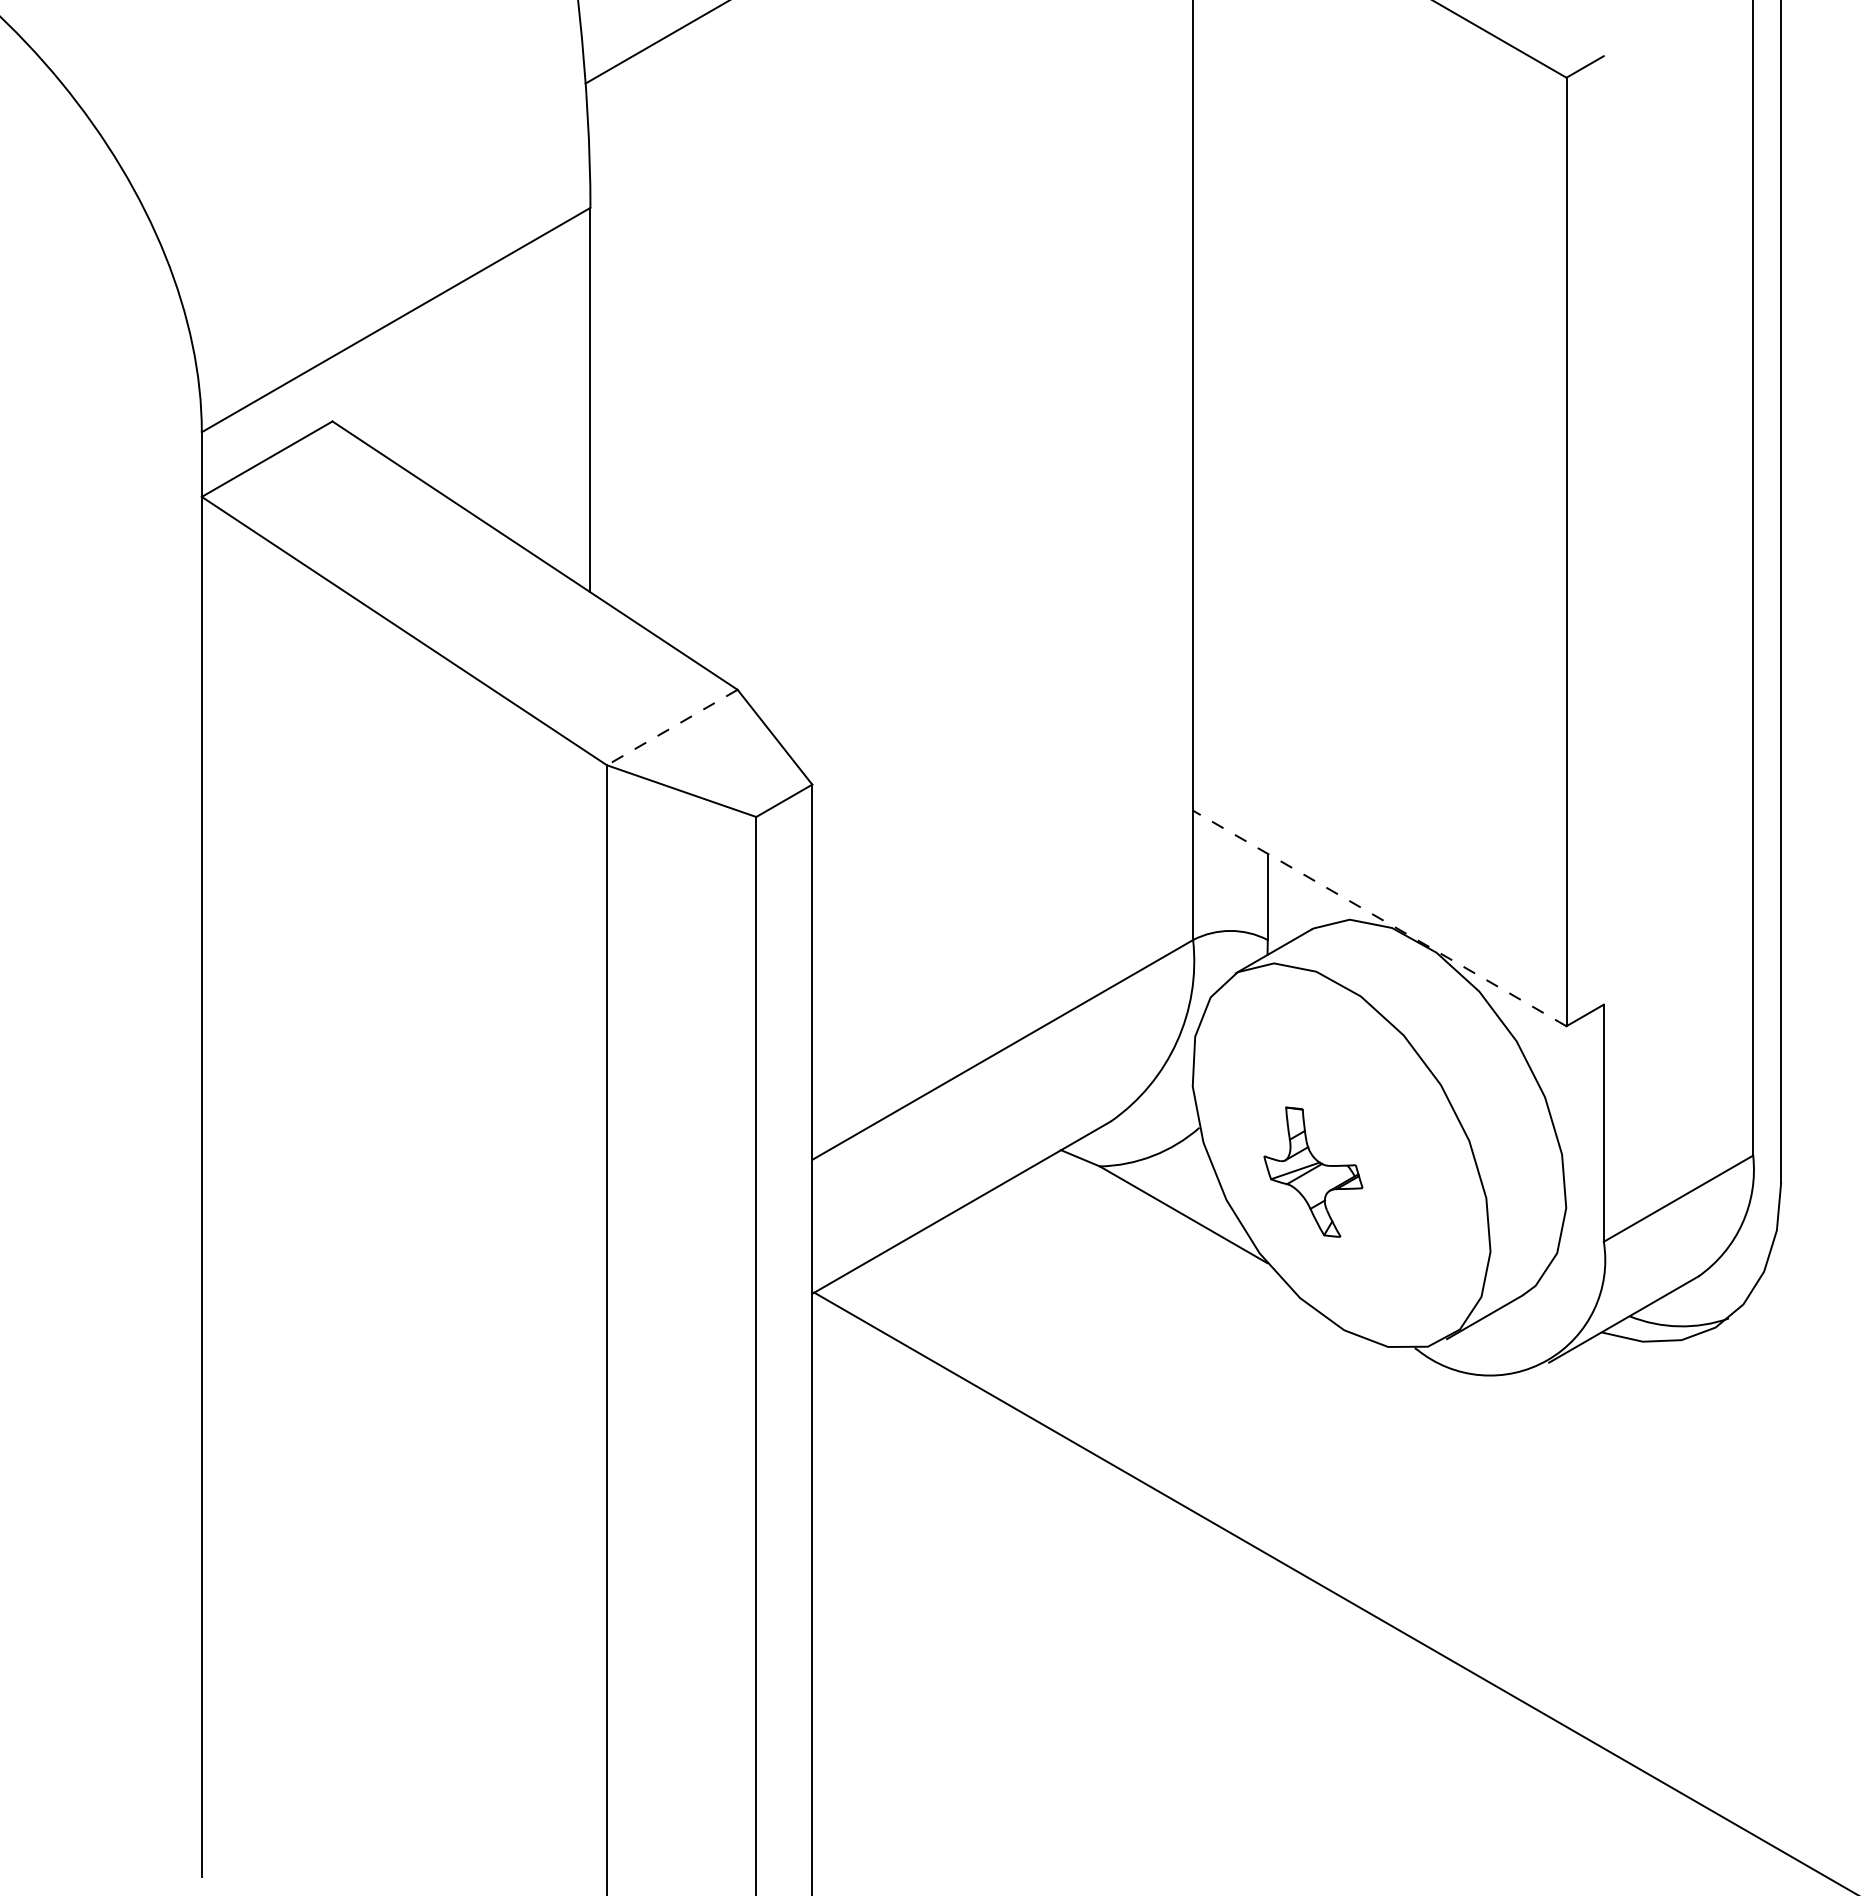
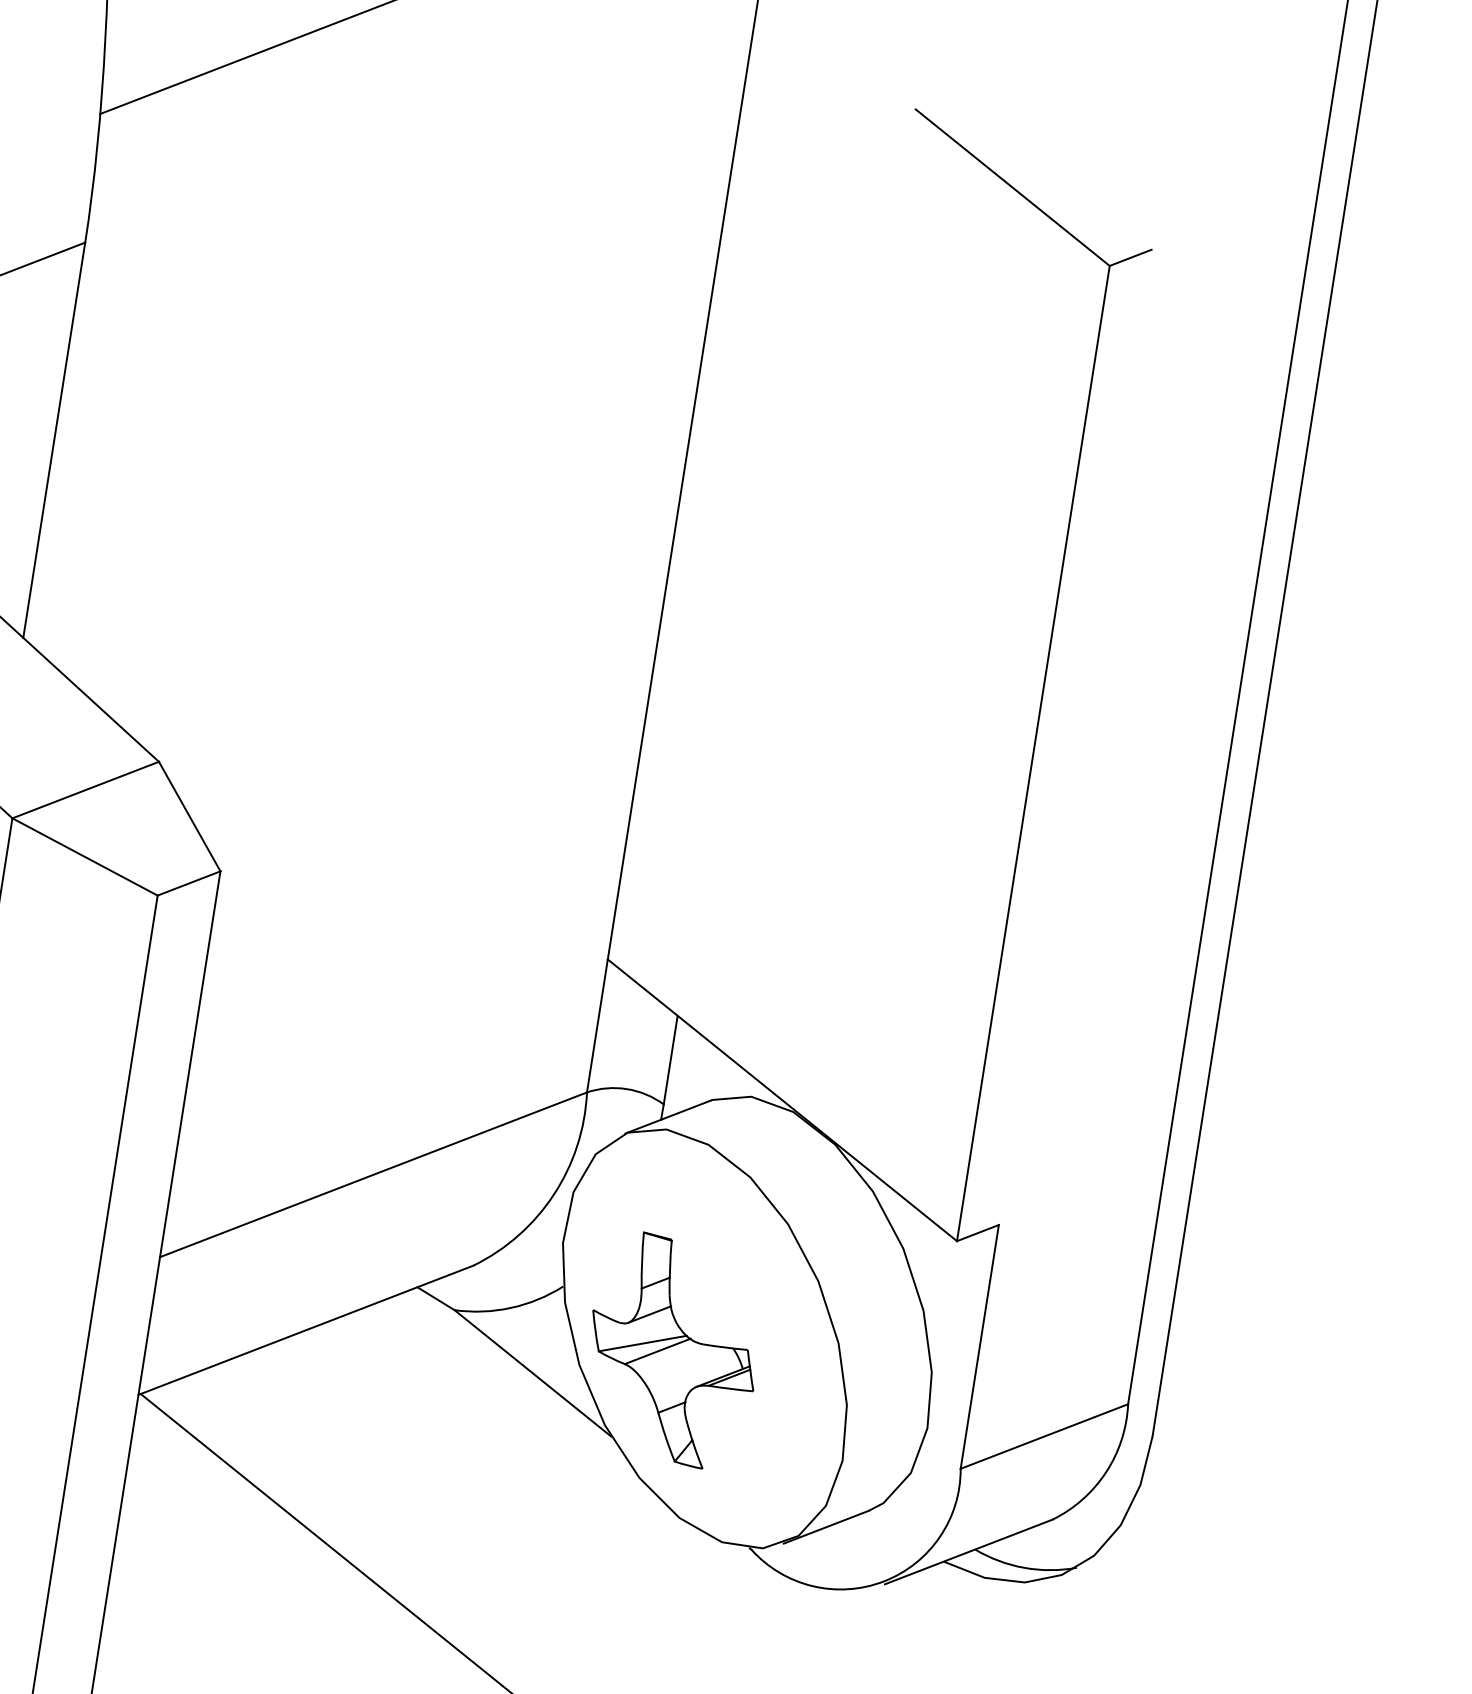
line: (671, 727) -> (84, 789), dashed -> solid
line: (1379, 918) -> (782, 1100), dashed -> solid
part: (1313, 1171) -> (673, 1349), size x1.67

